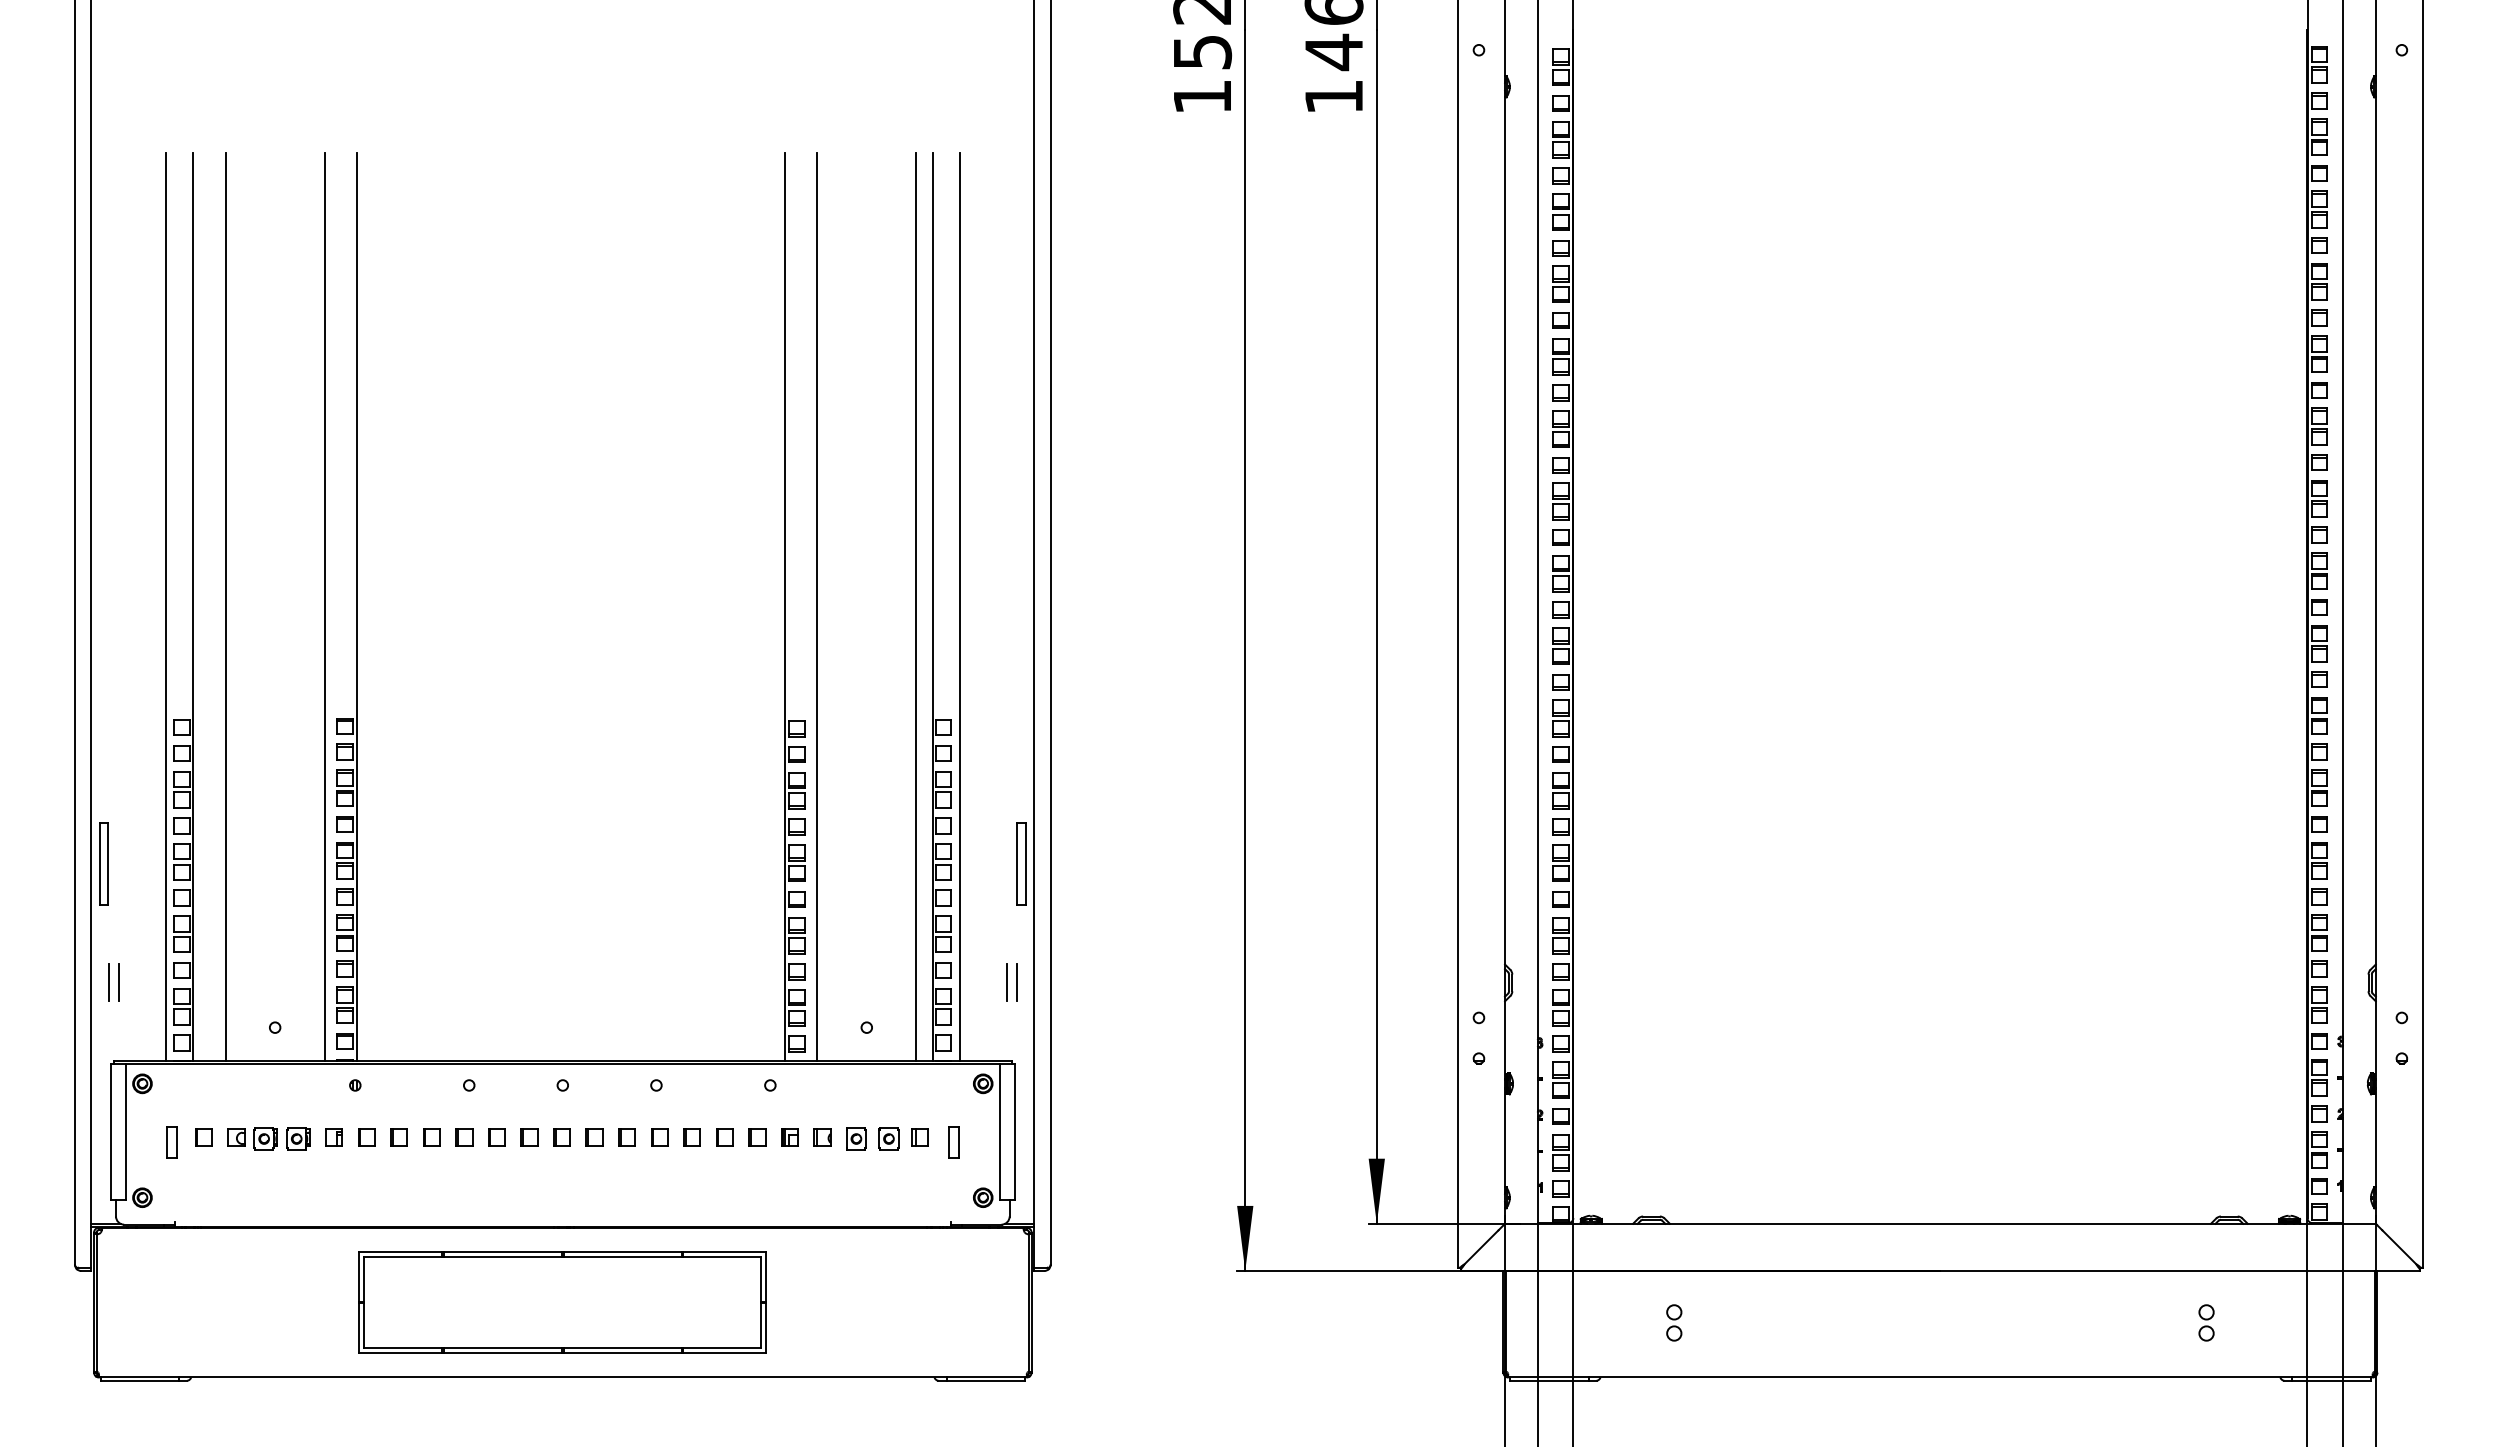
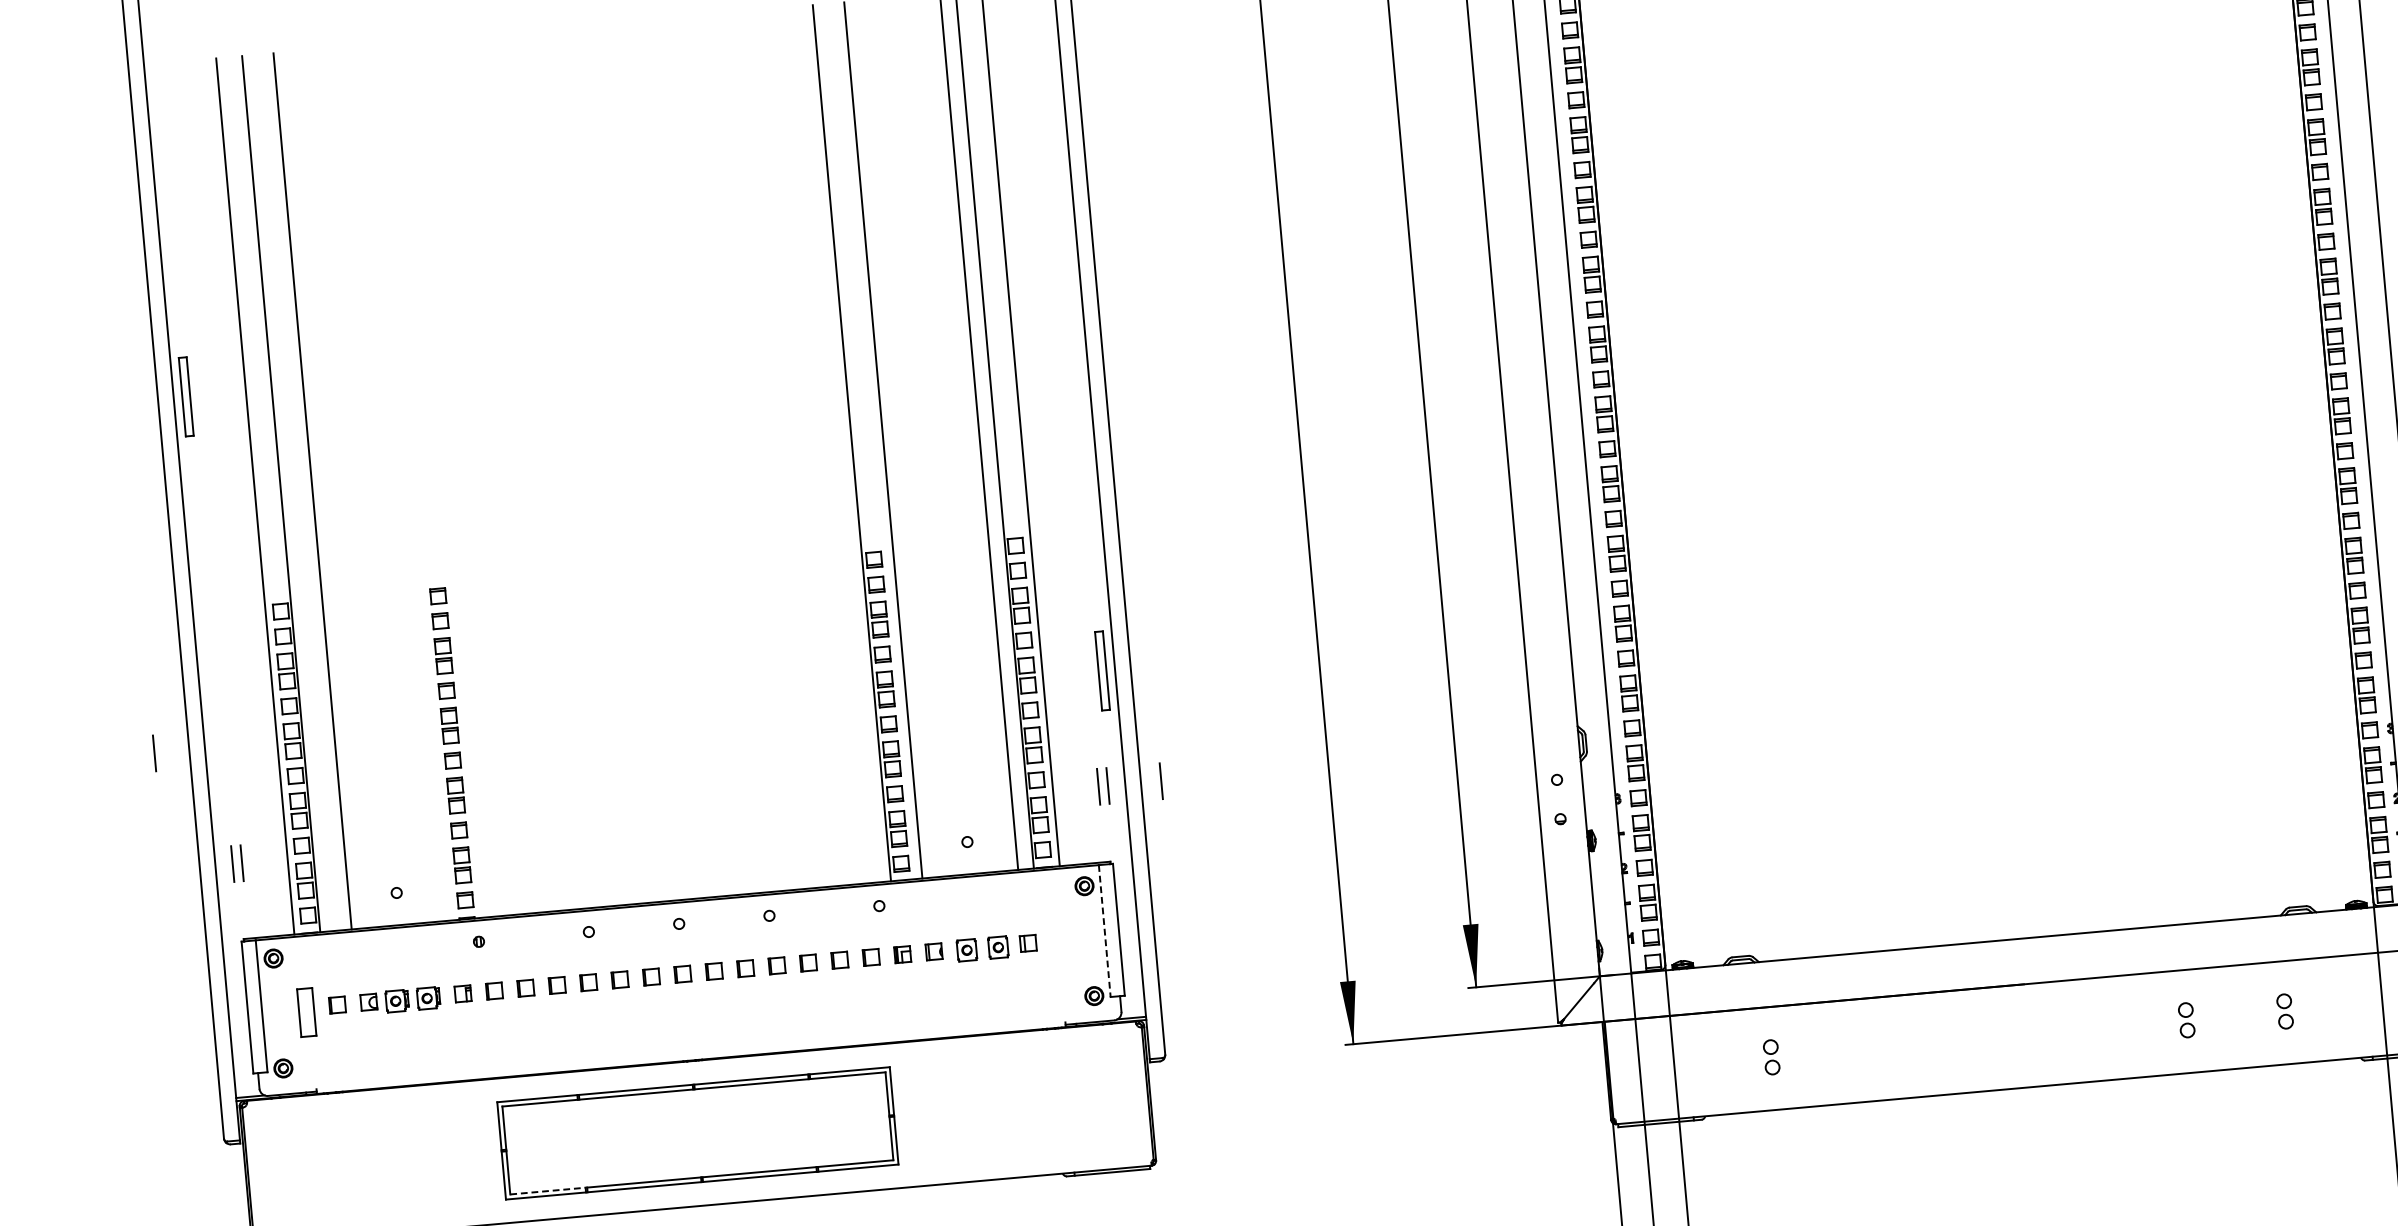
line: (324, 606) -> (408, 482), removed
line: (357, 606) -> (439, 479), removed
line: (38, 861) -> (154, 753), added
part: (103, 863) -> (185, 396), moved
line: (1071, 982) -> (1160, 780), added
line: (999, 1132) -> (1104, 931), solid -> dashed
part: (171, 1142) -> (306, 1012), size x1.6
part: (953, 1142) -> (1060, 945), removed
part: (2104, 1322) -> (2186, 1019), added
line: (403, 1348) -> (548, 1191), solid -> dashed

